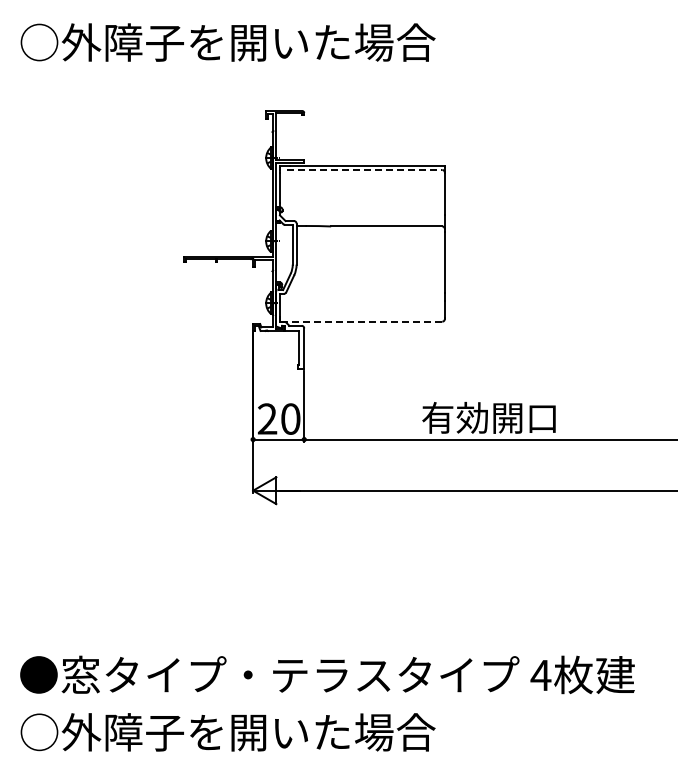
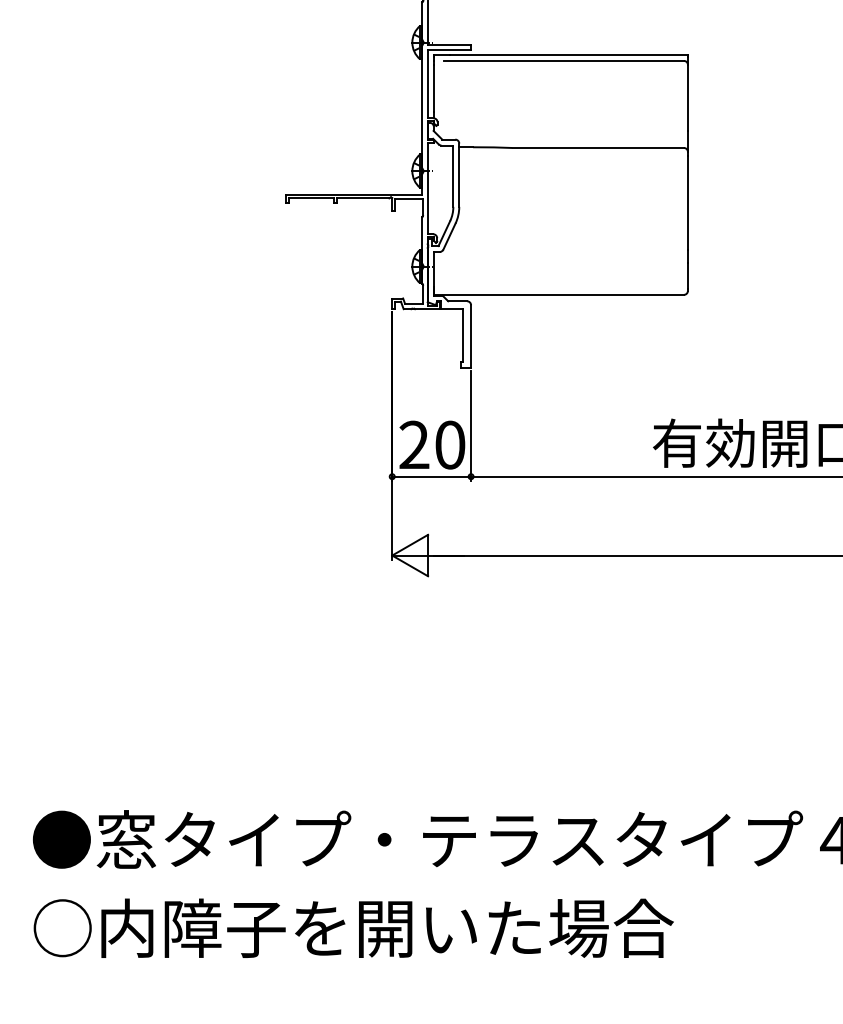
line: (364, 170) -> (564, 61), dashed -> solid
line: (360, 321) -> (557, 294), dashed -> solid
text: (81, 732) -> (127, 928), ○外障子を開いた場合 -> ○内障子を開いた場合

